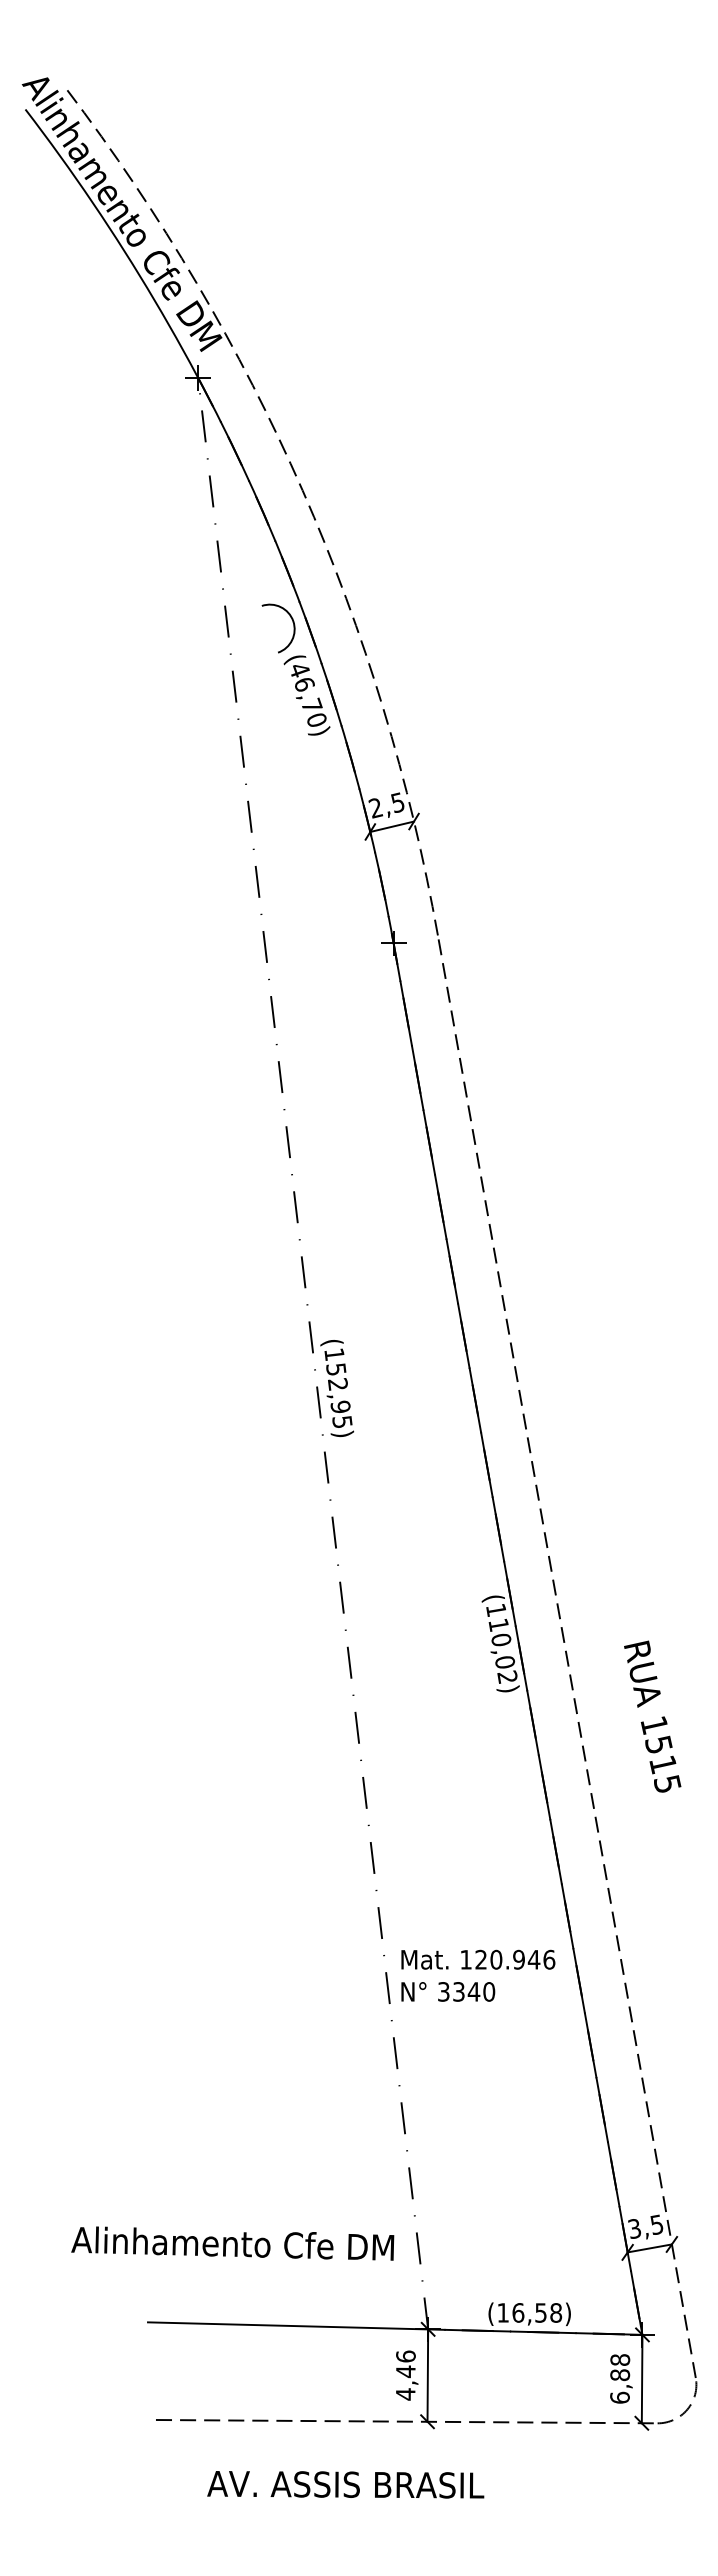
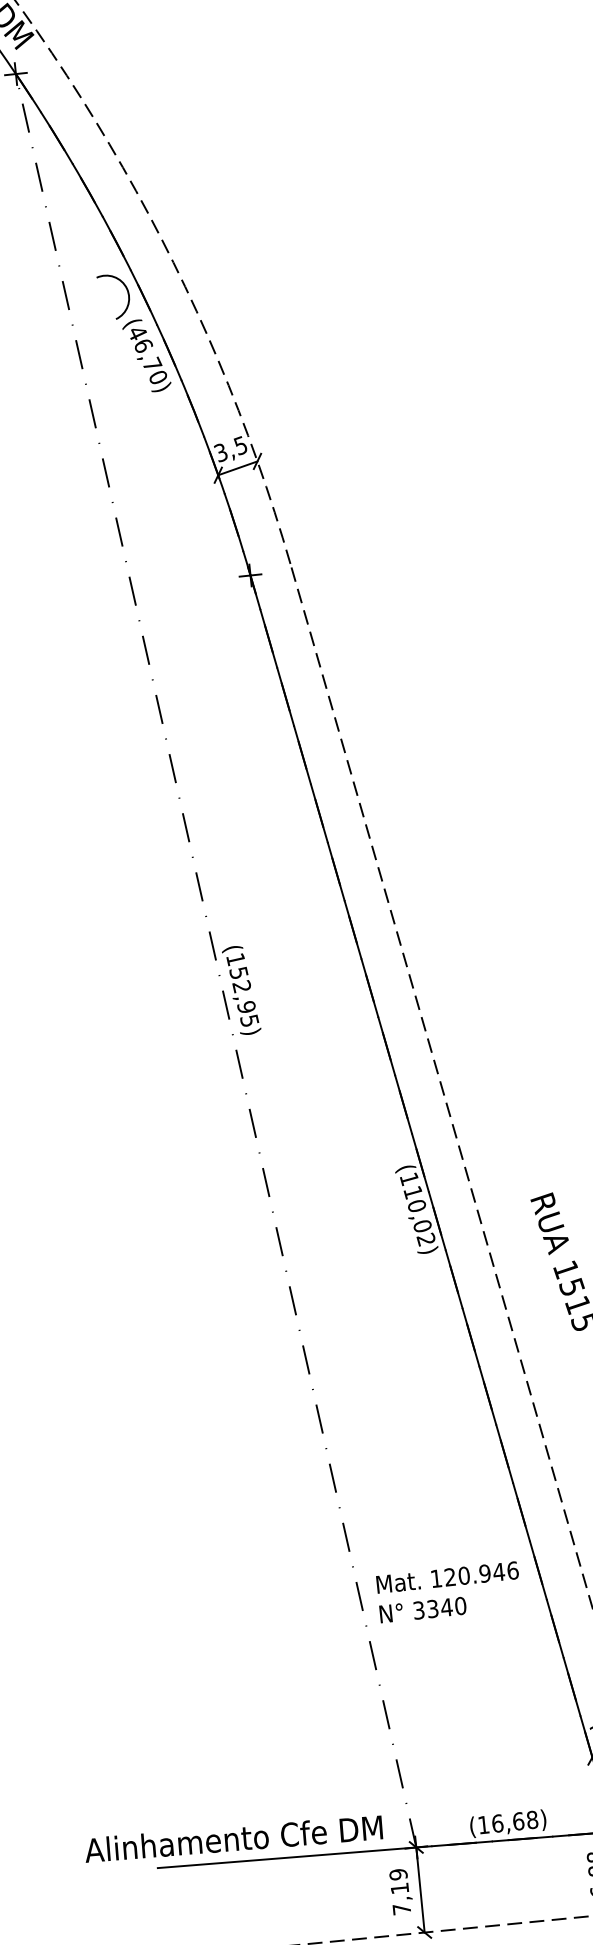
text: (375, 808) -> (220, 453), 2,5 -> 3,5
text: (478, 1975) -> (449, 1591), moved
text: (232, 2243) -> (233, 1838), moved
text: (541, 2312) -> (518, 1820), (16,58) -> (16,68)
text: (405, 2375) -> (399, 1892), 4,46 -> 7,19

